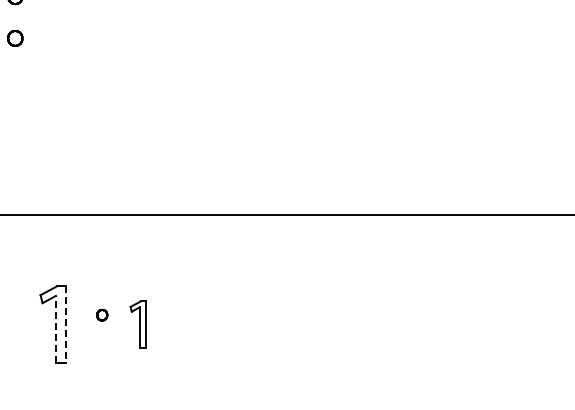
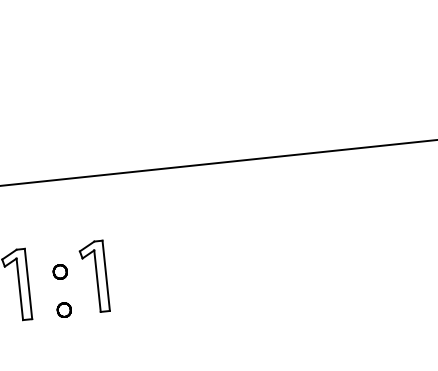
part: (102, 314) -> (60, 271), size x1.43
line: (66, 324) -> (28, 283), dashed -> solid
part: (137, 324) -> (93, 277), size x1.67
line: (56, 329) -> (20, 289), dashed -> solid
part: (102, 356) -> (64, 309), added

